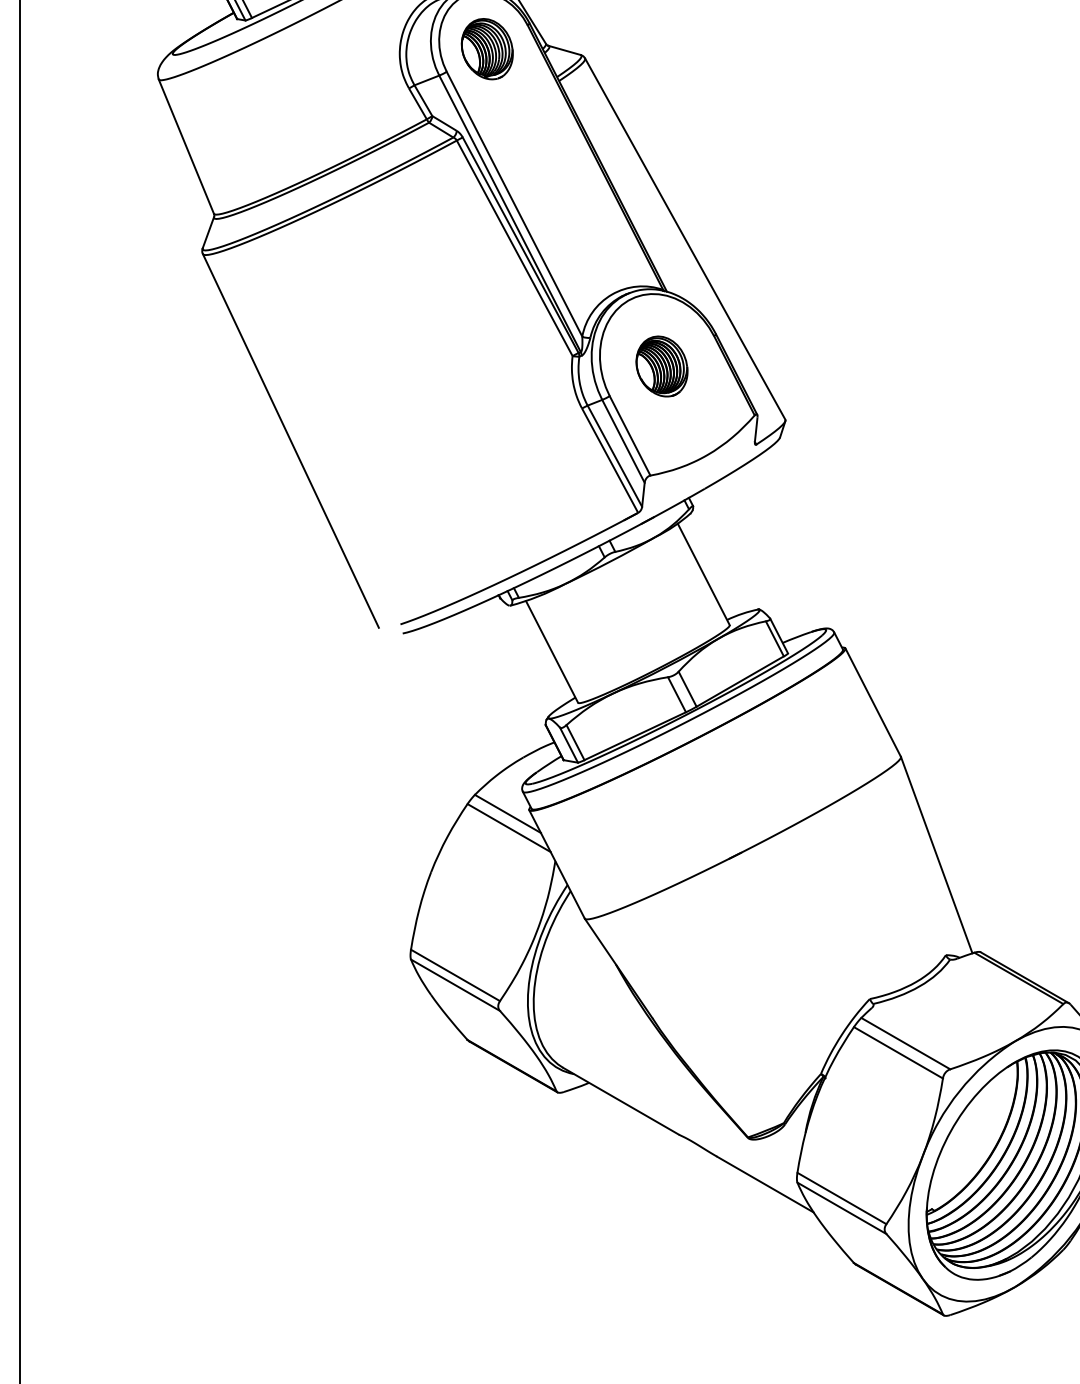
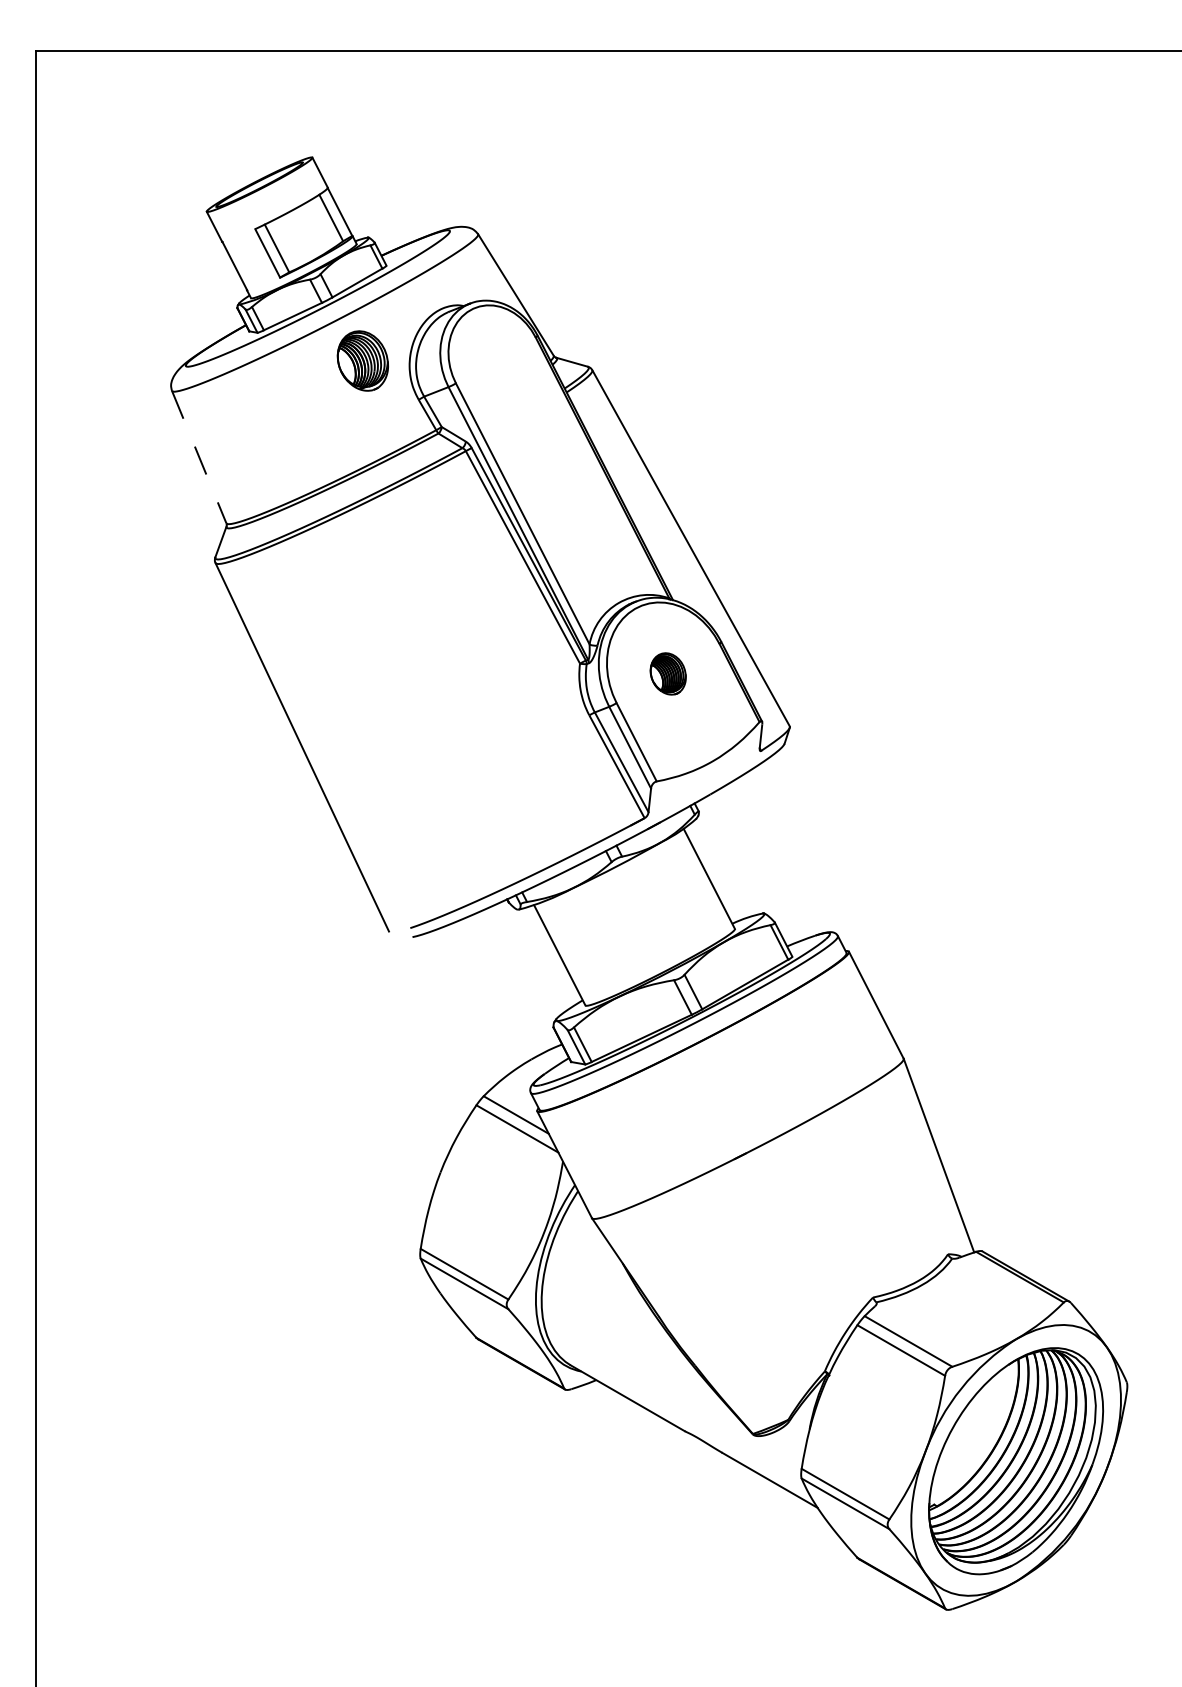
part: (486, 48) -> (362, 360), moved
line: (186, 147) -> (199, 457), solid -> dashed
part: (662, 366) -> (668, 673), size x0.7

